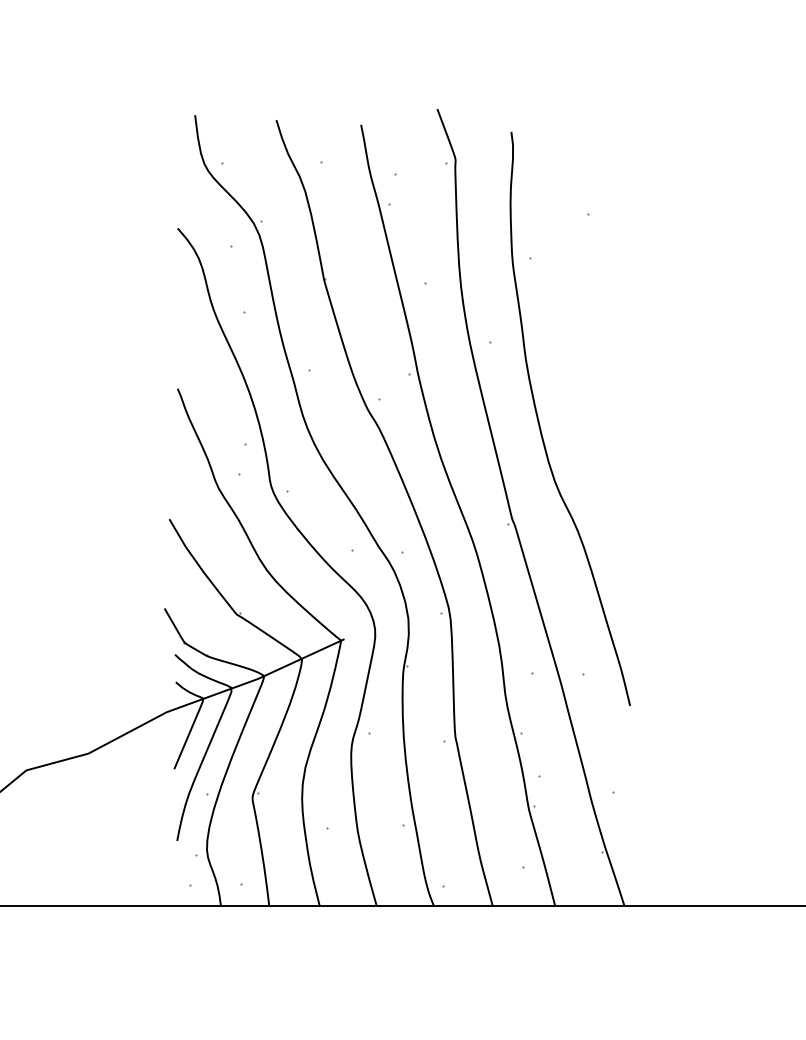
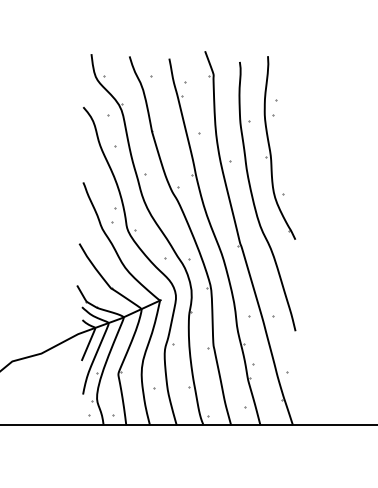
part: (578, 322) -> (271, 151), added

